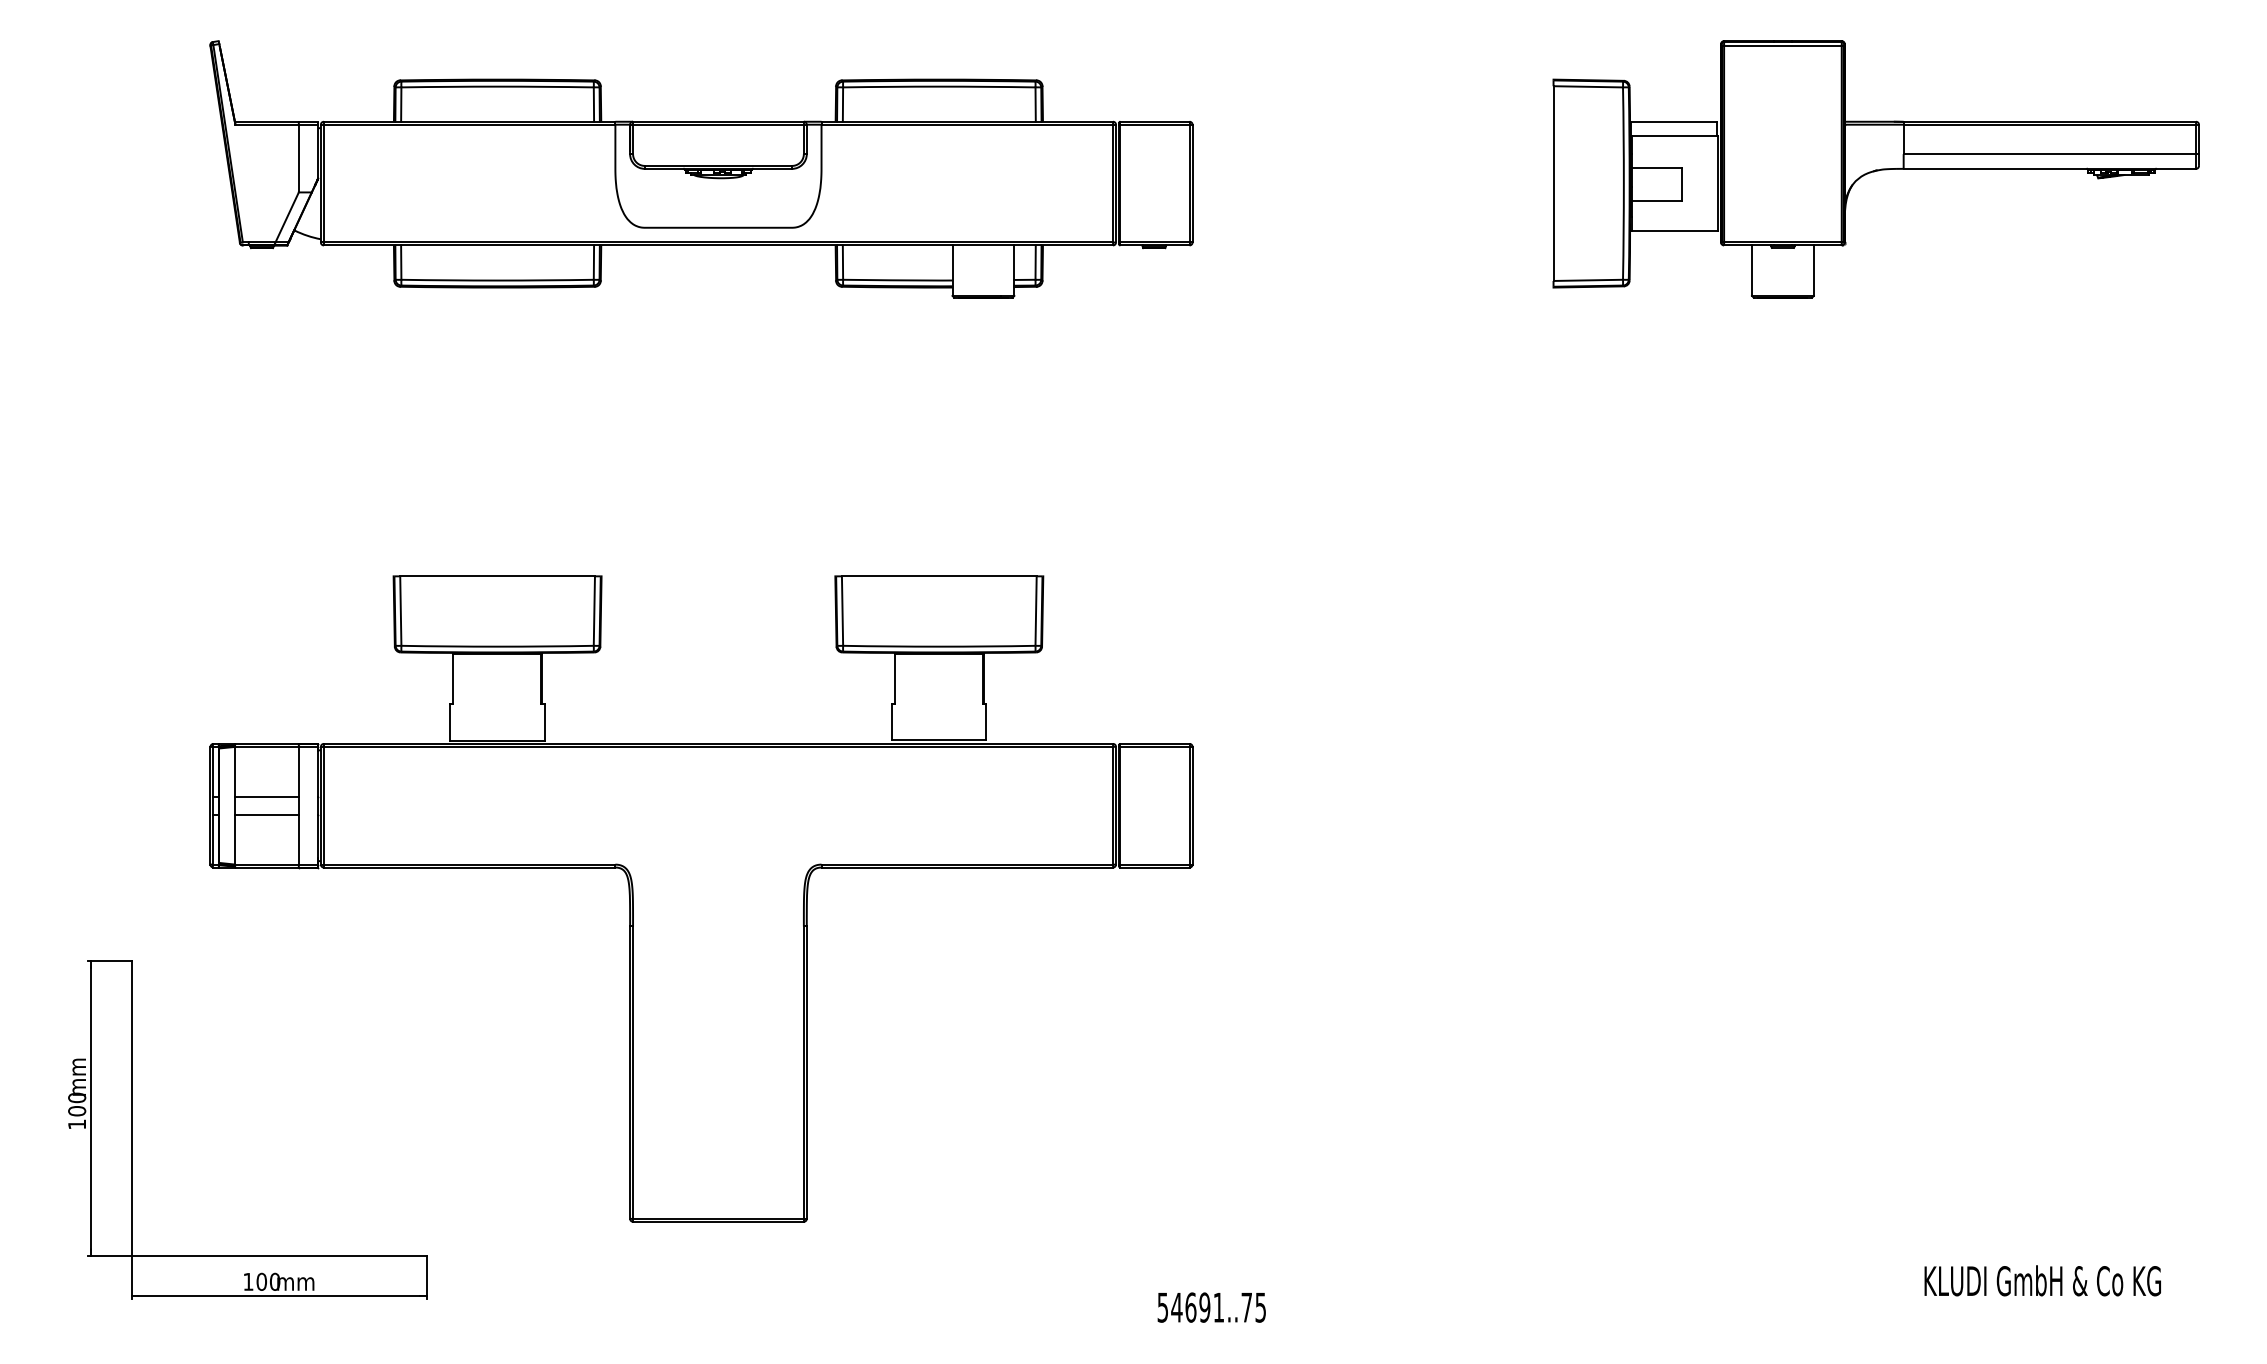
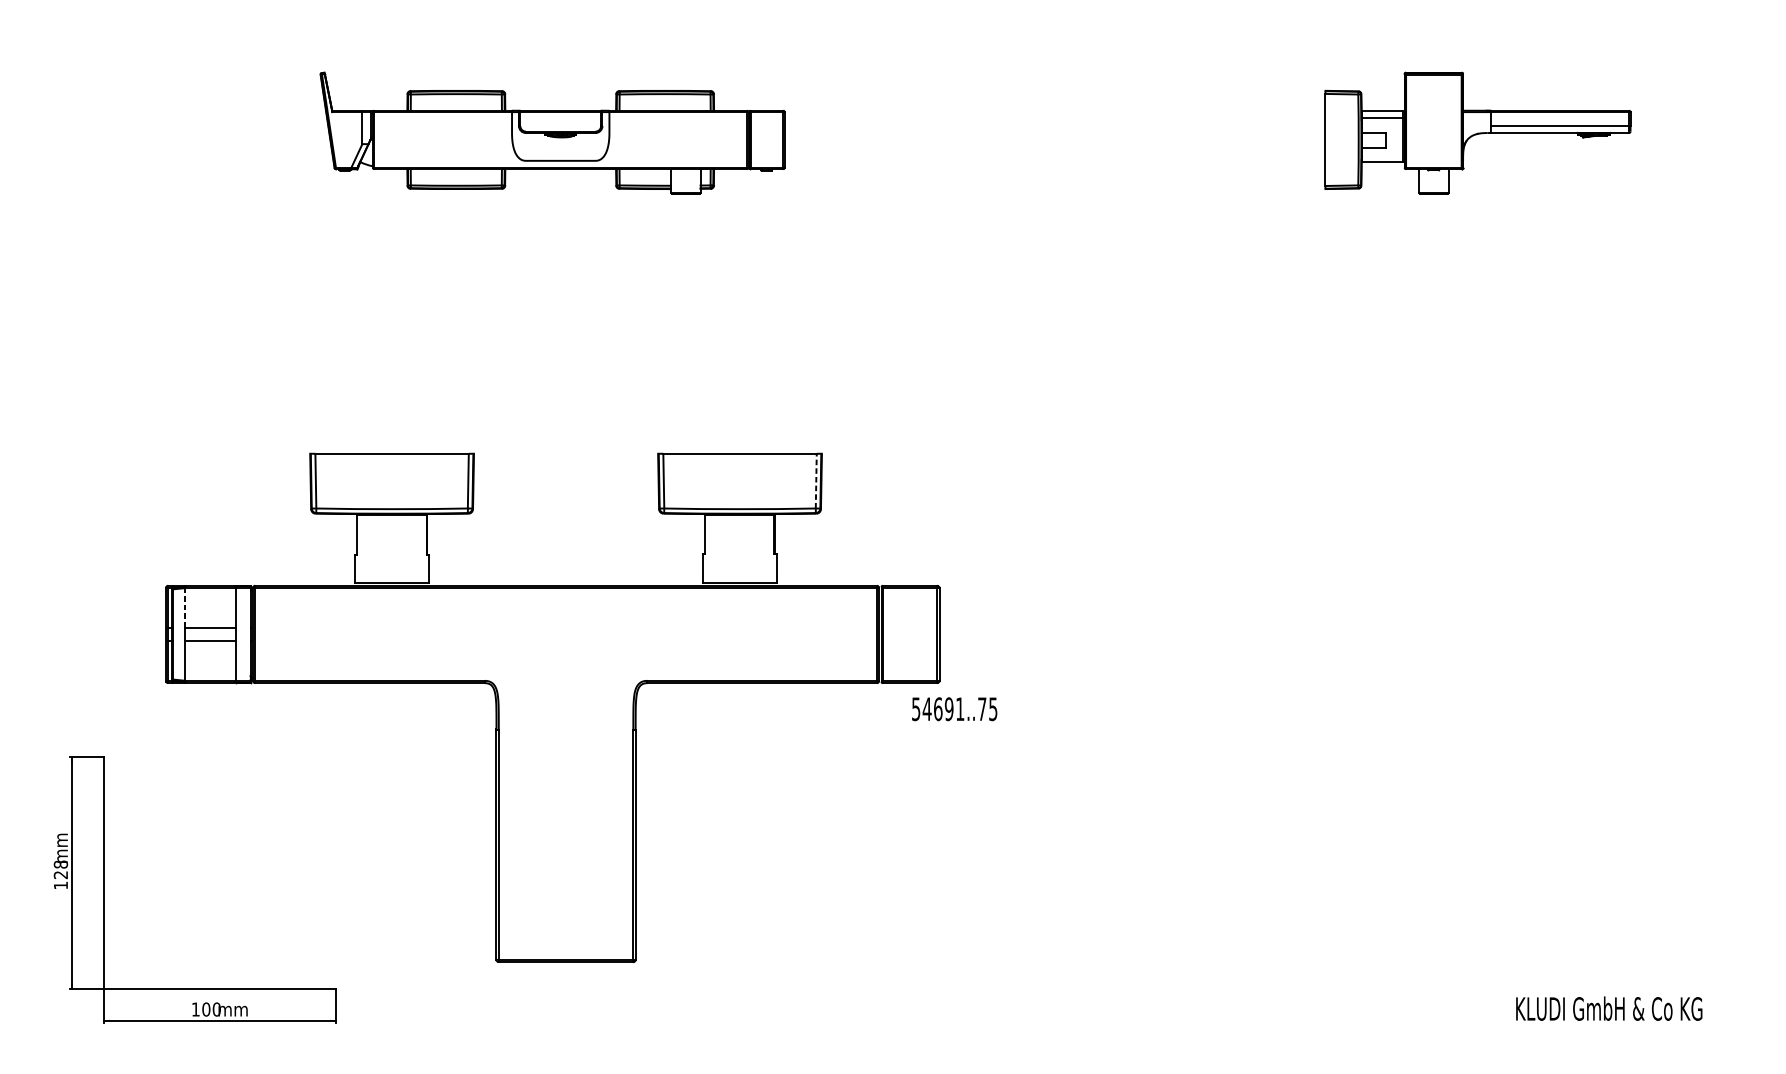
part: (701, 169) -> (552, 133), size x0.6
part: (1875, 169) -> (1477, 133), size x0.6
line: (1036, 611) -> (816, 481), solid -> dashed
line: (234, 771) -> (184, 607), solid -> dashed
text: (77, 1104) -> (61, 869), 100 -> 128
text: (1211, 1307) -> (954, 709), moved

